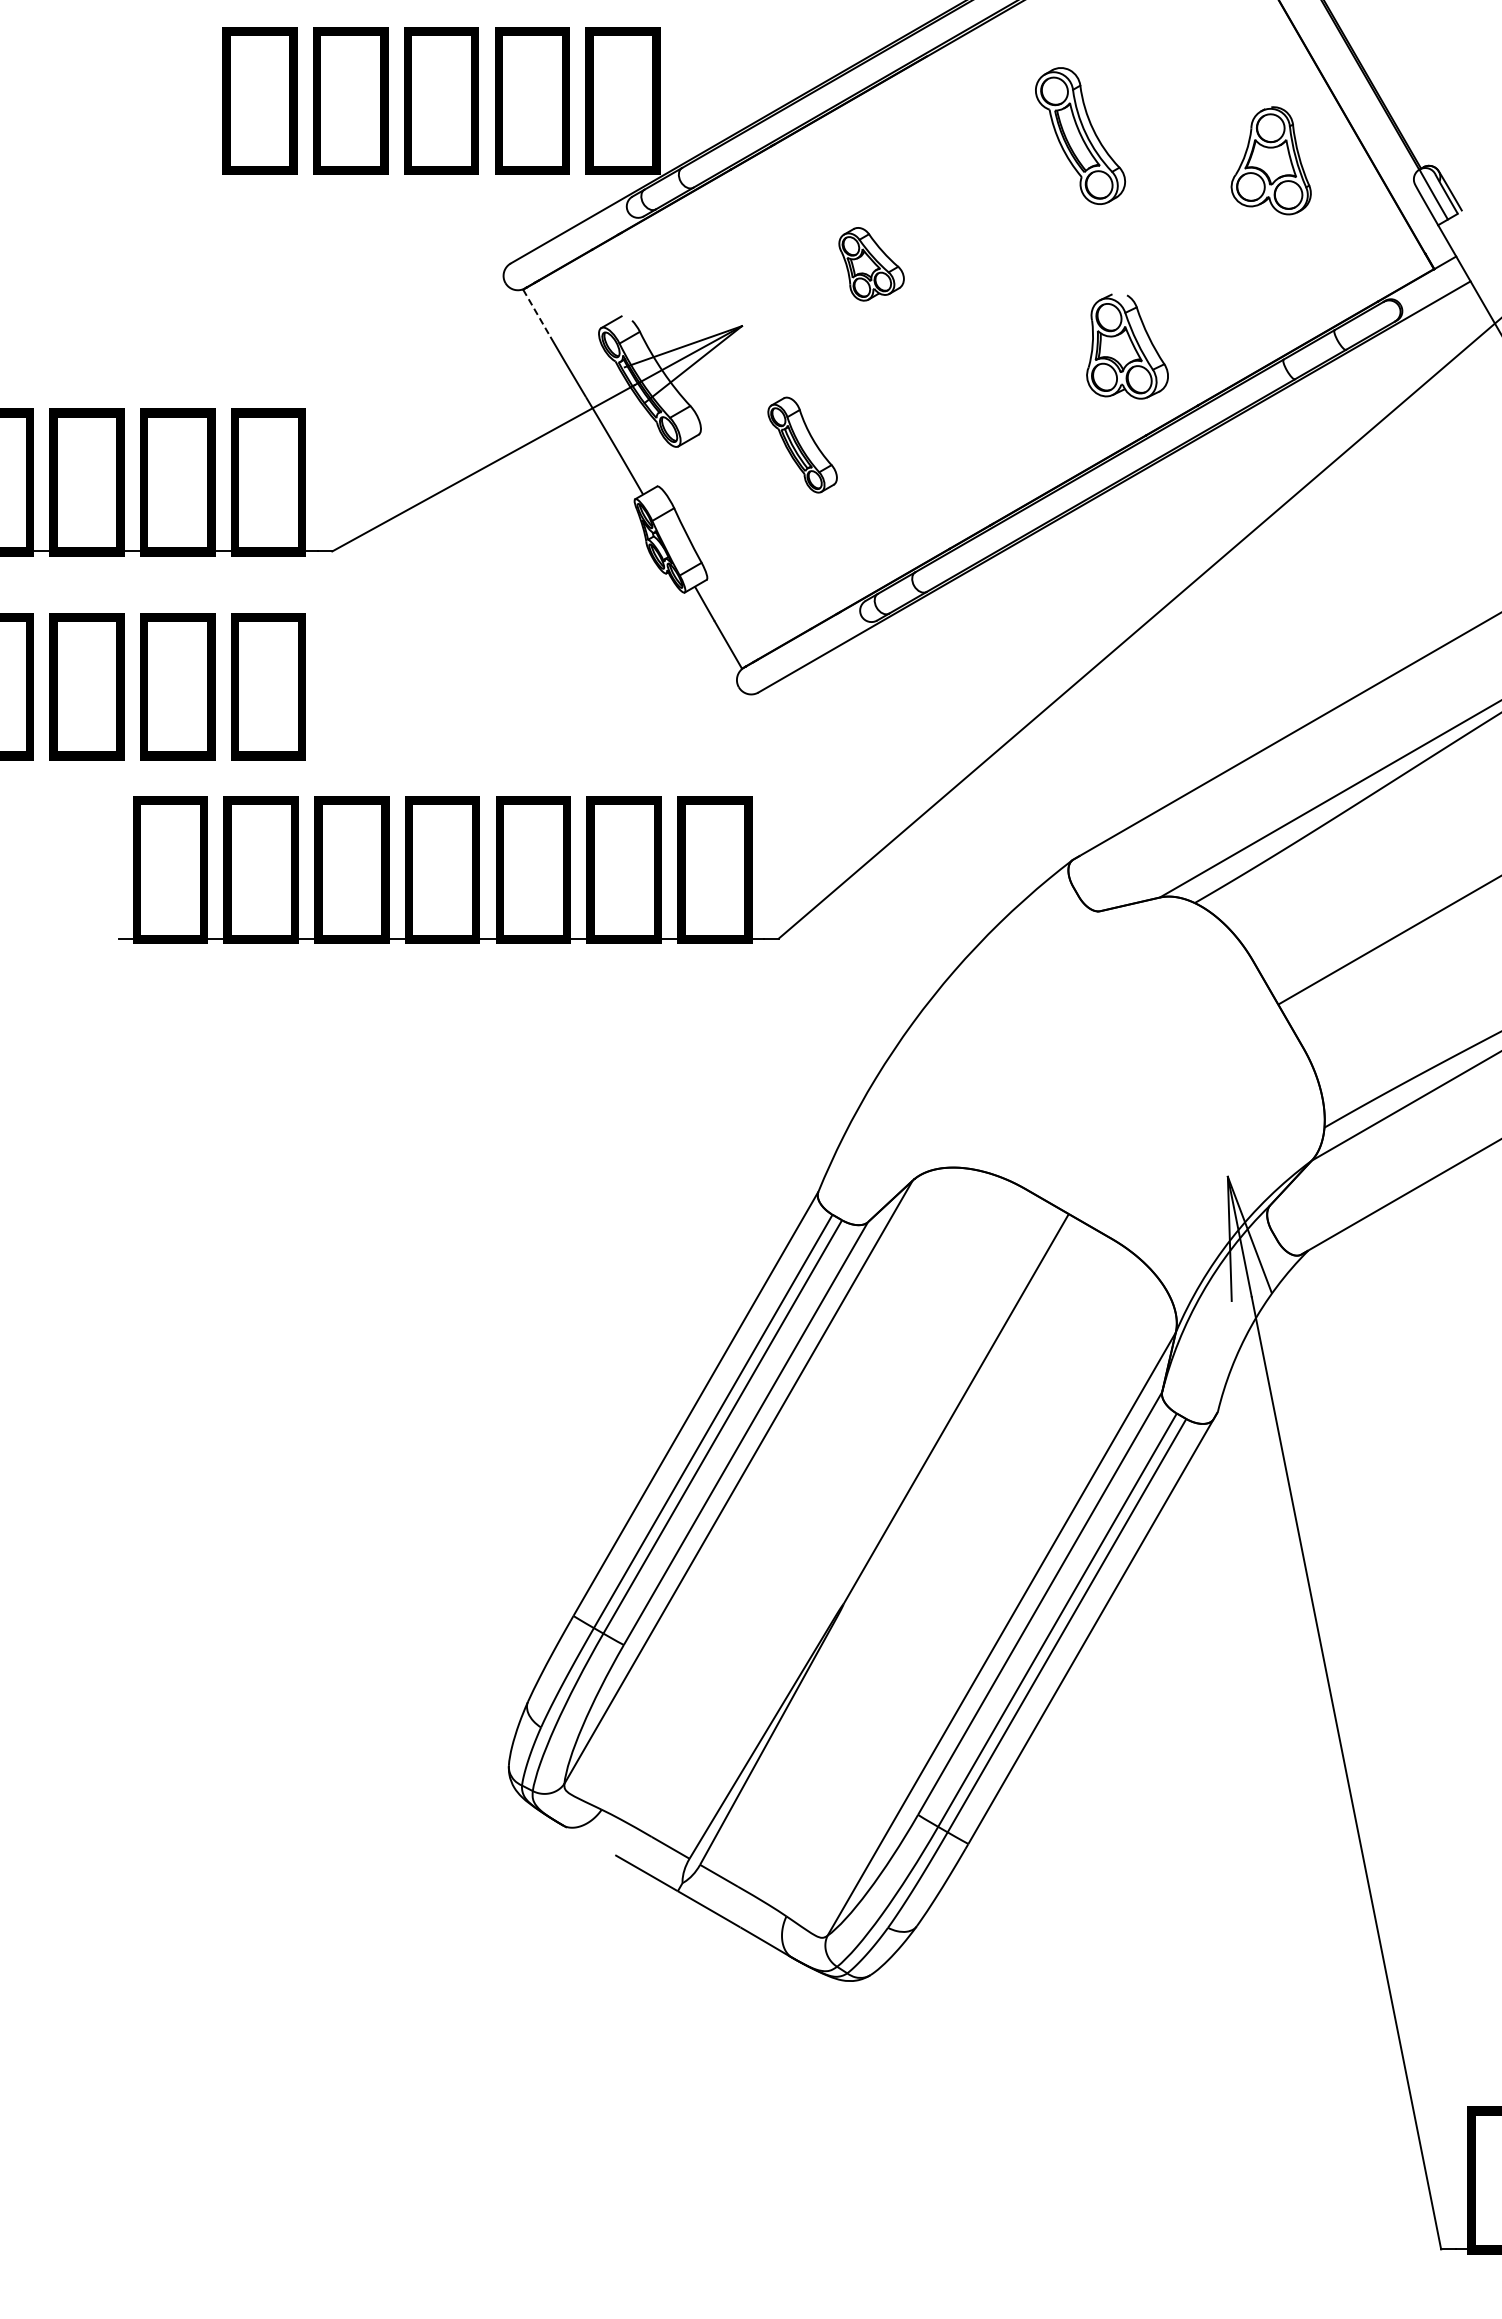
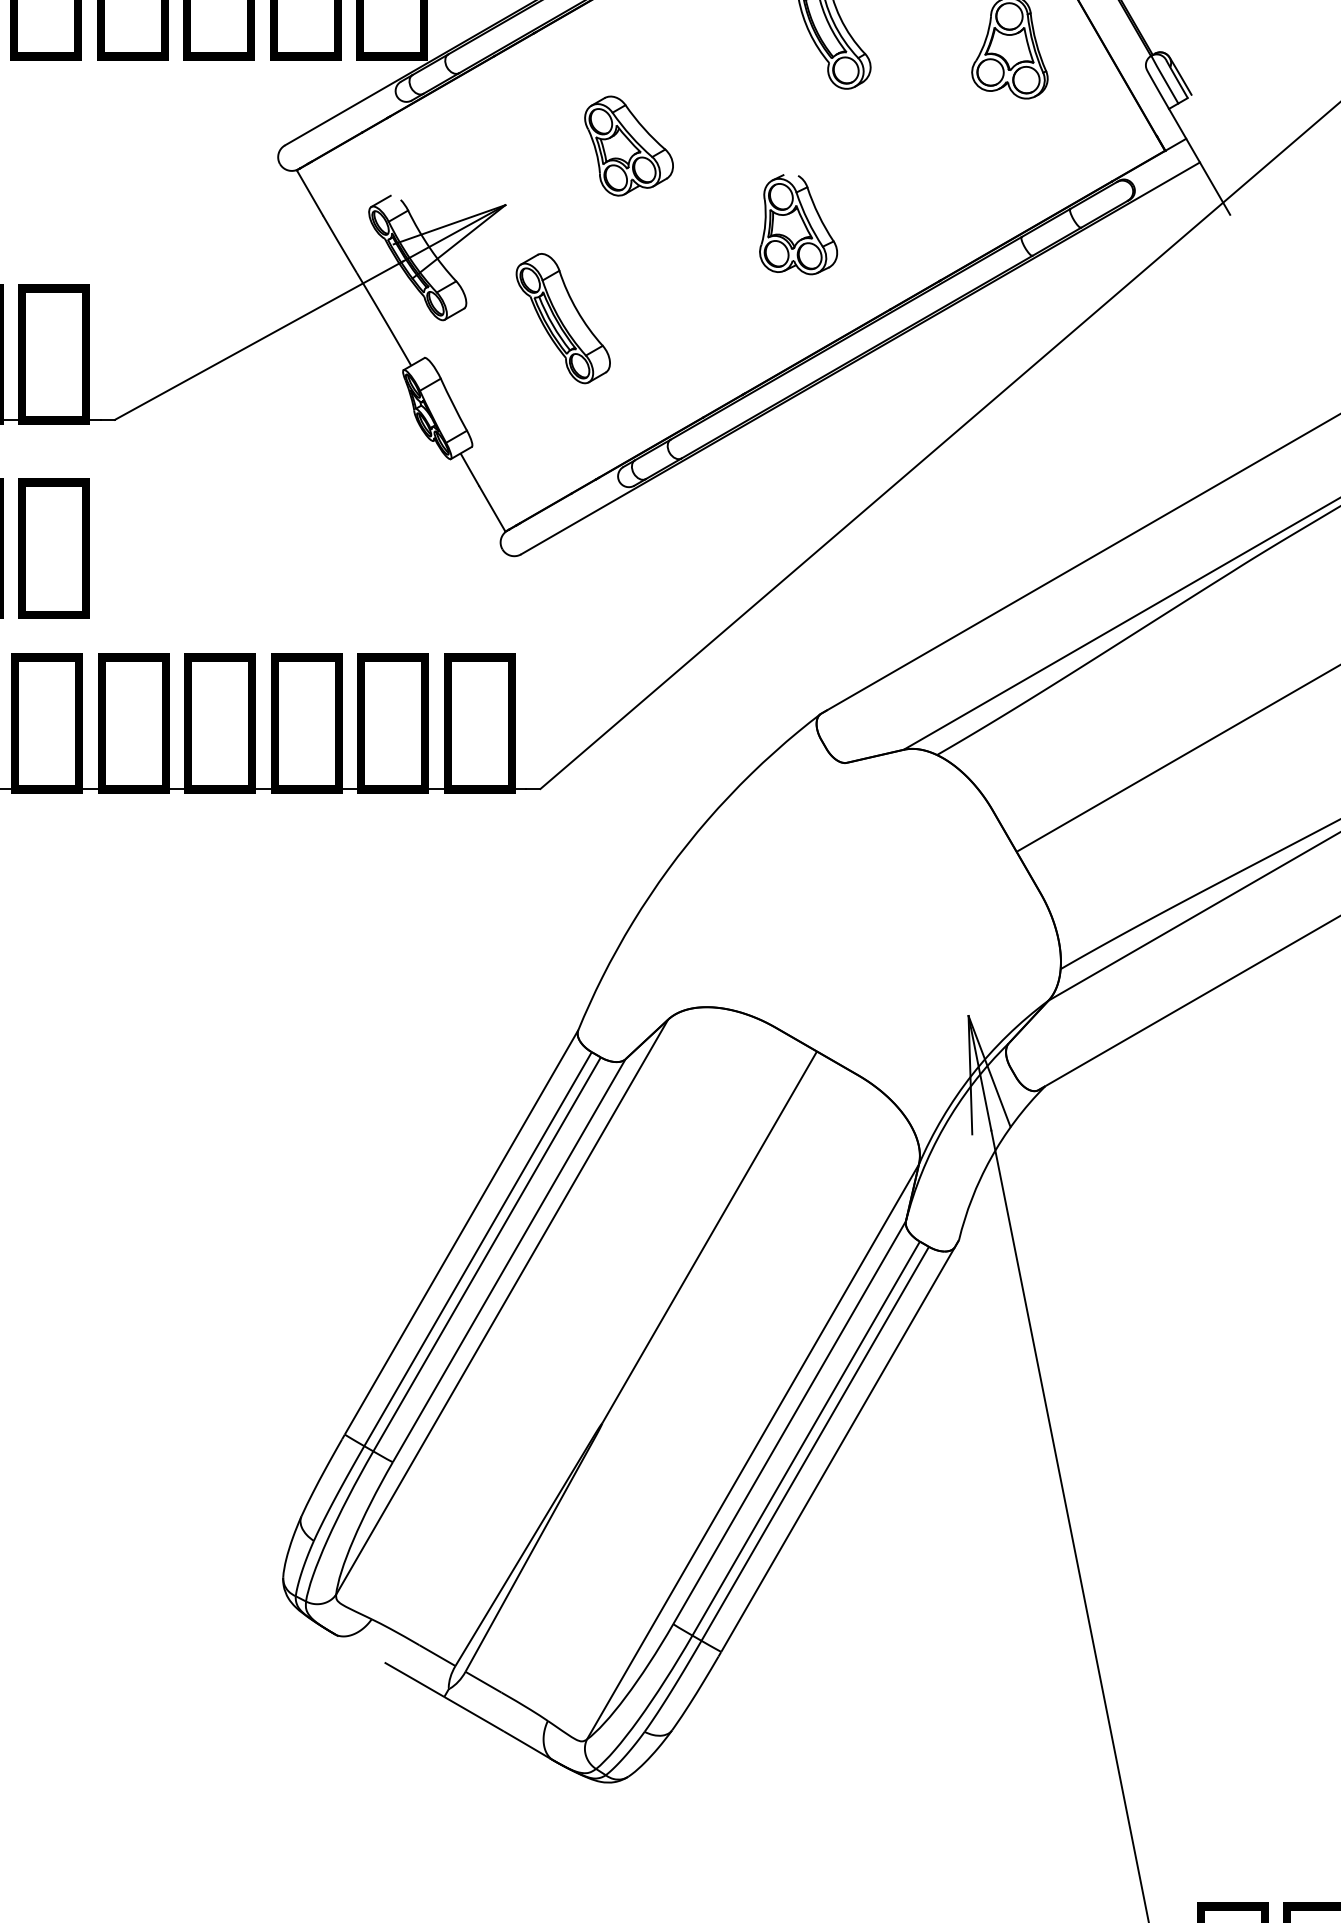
part: (871, 264) -> (628, 146), size x1.43
line: (537, 313) -> (310, 193), dashed -> solid
part: (1127, 346) -> (798, 224), moved
part: (802, 444) -> (563, 317), size x1.43

